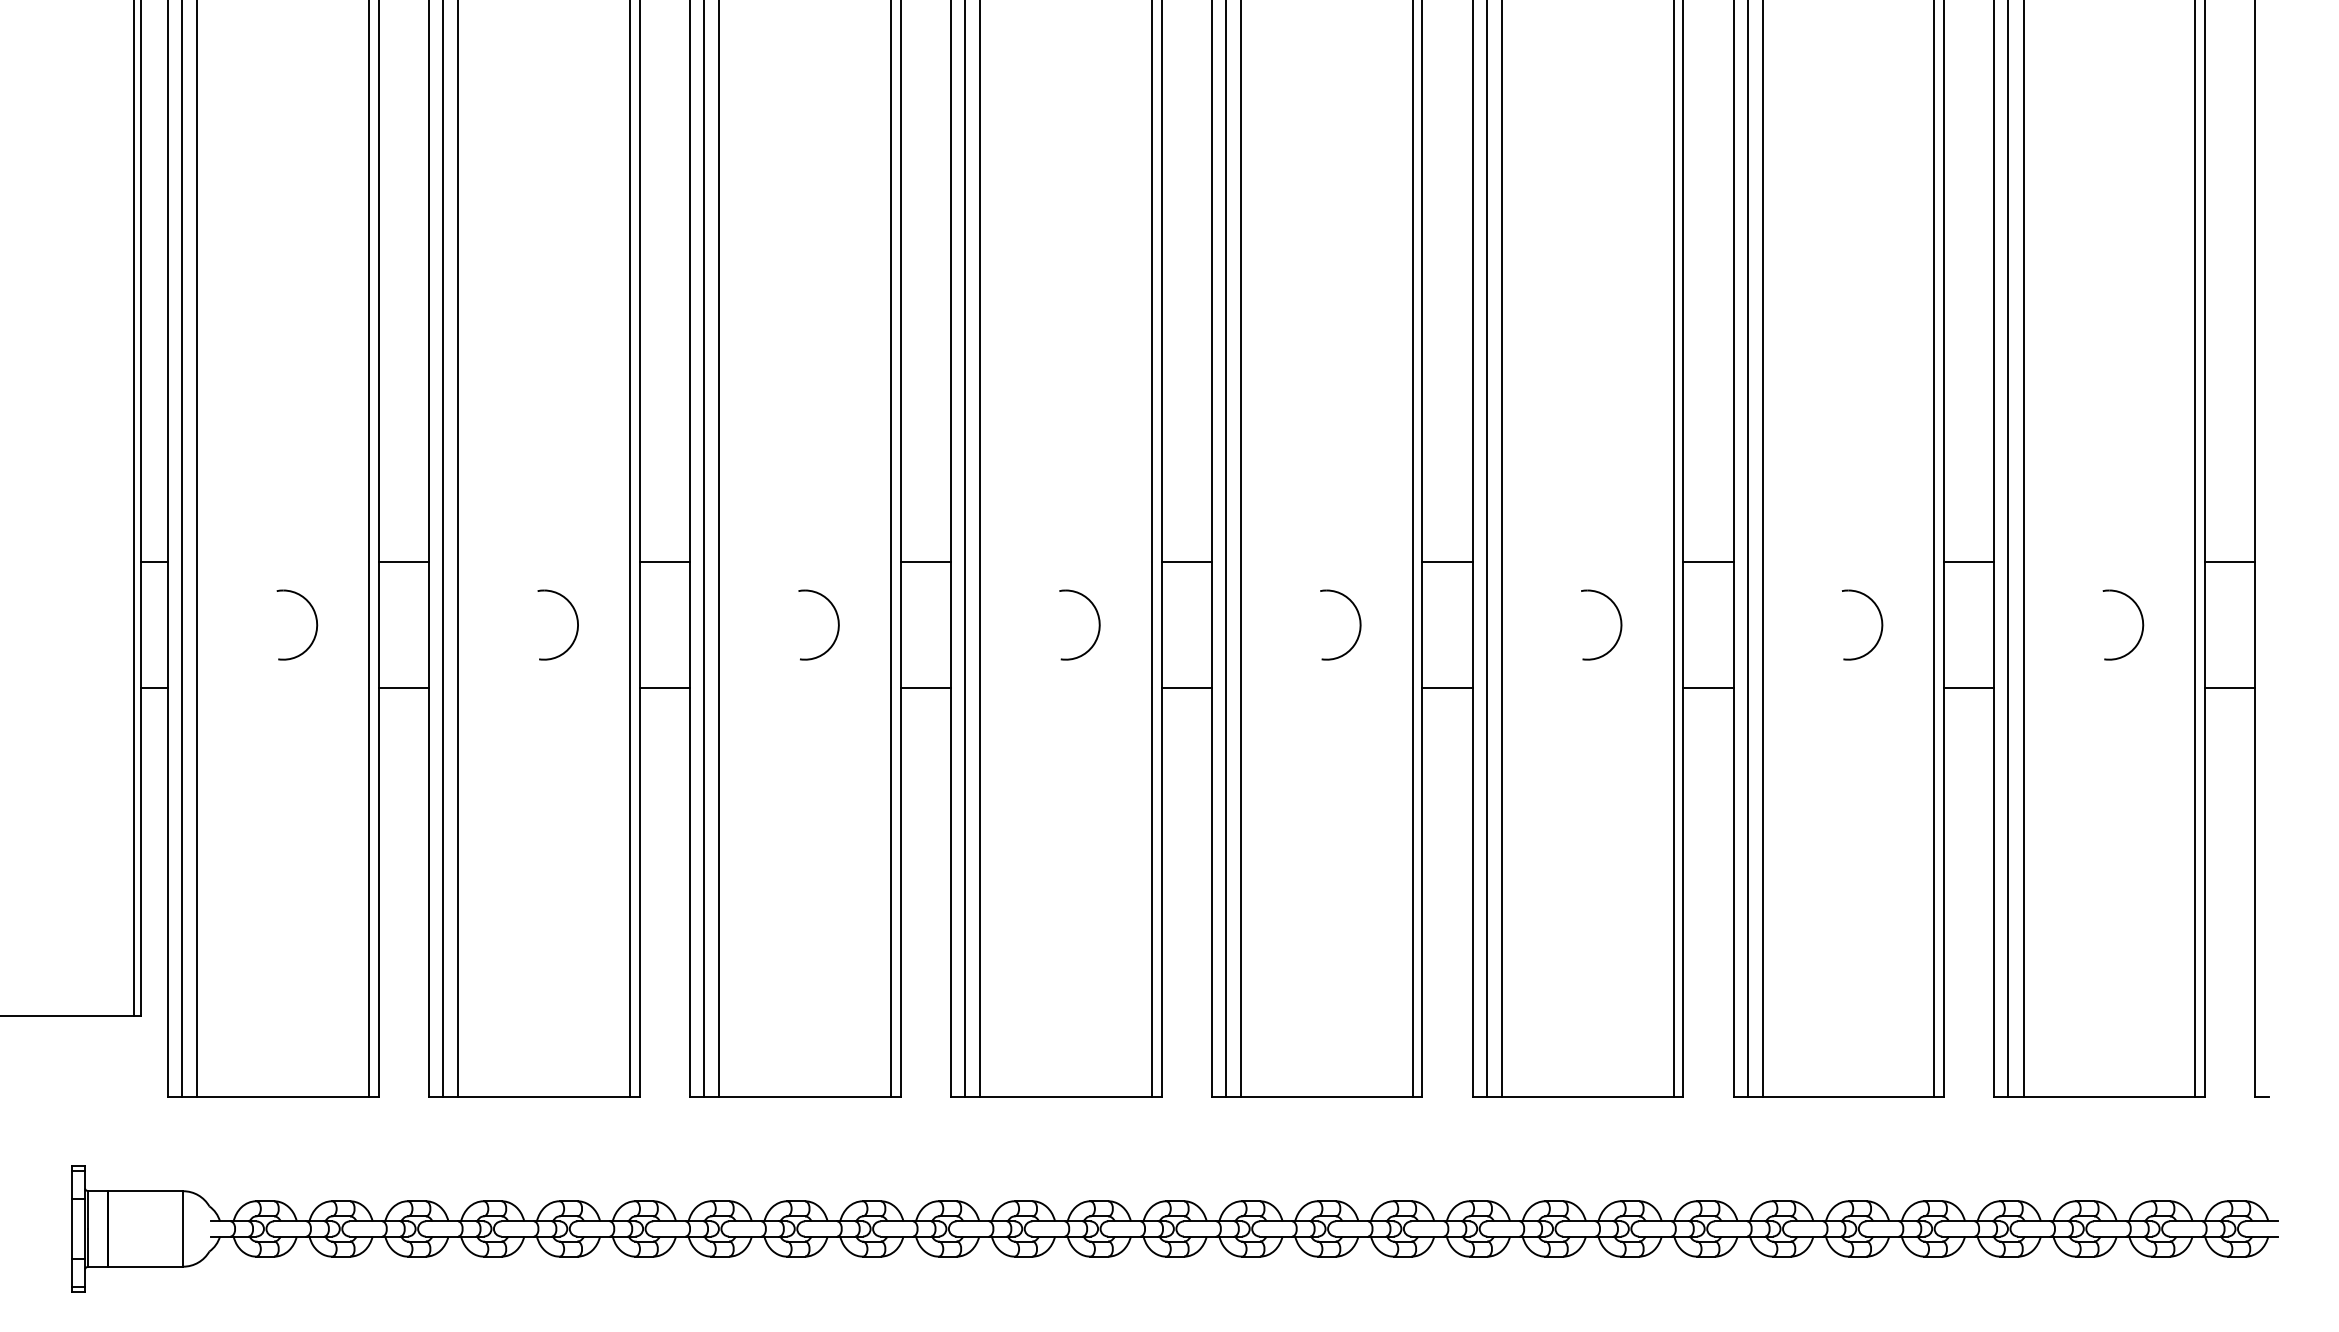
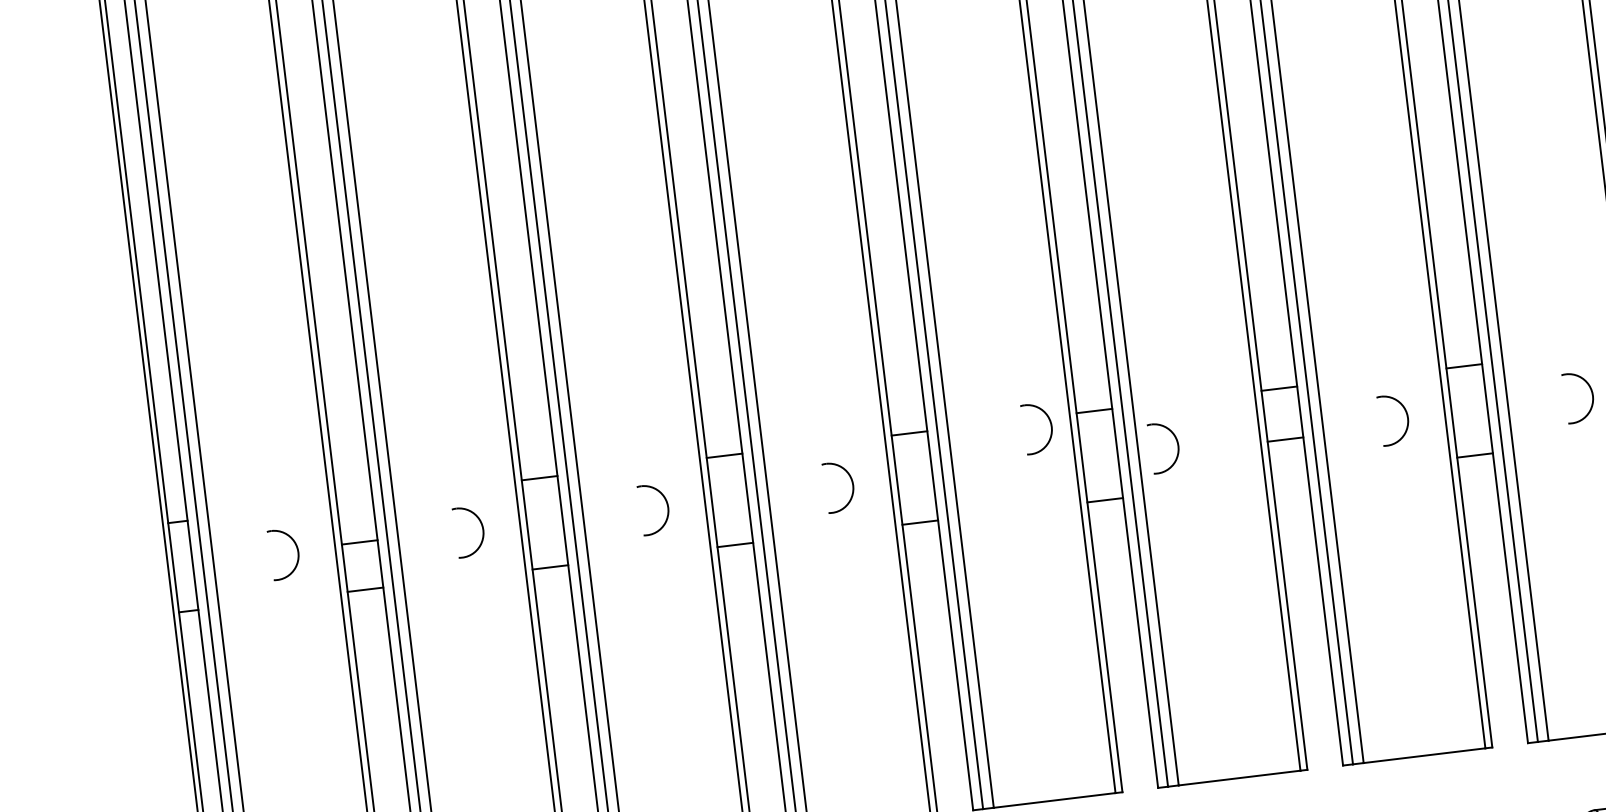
line: (403, 562) -> (359, 542), moved
part: (1619, 618) -> (1176, 441), moved
part: (1359, 624) -> (1050, 426), moved
line: (1708, 688) -> (1285, 439), moved

